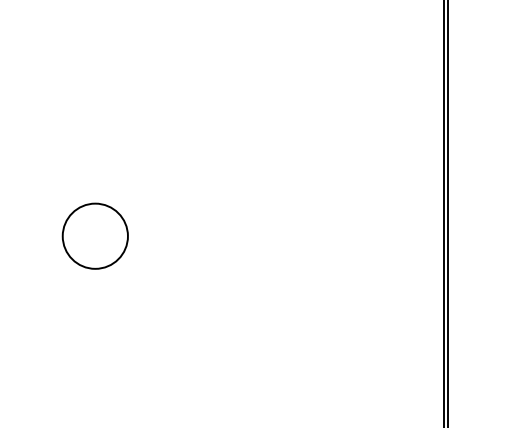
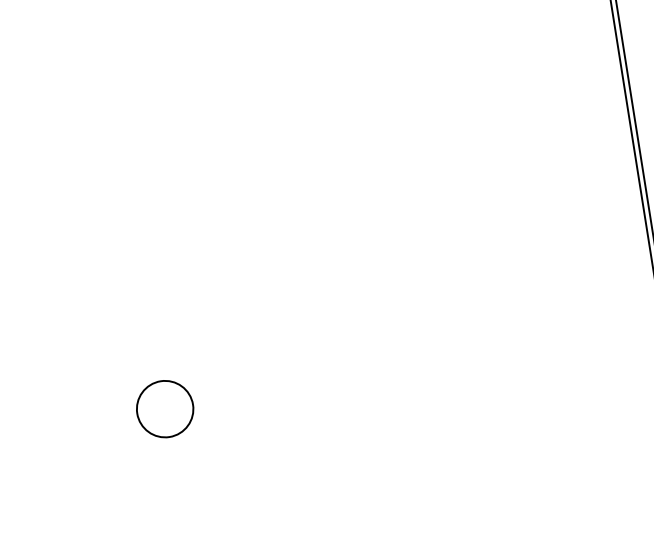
circle: (94, 235) -> (163, 408), size x0.6

